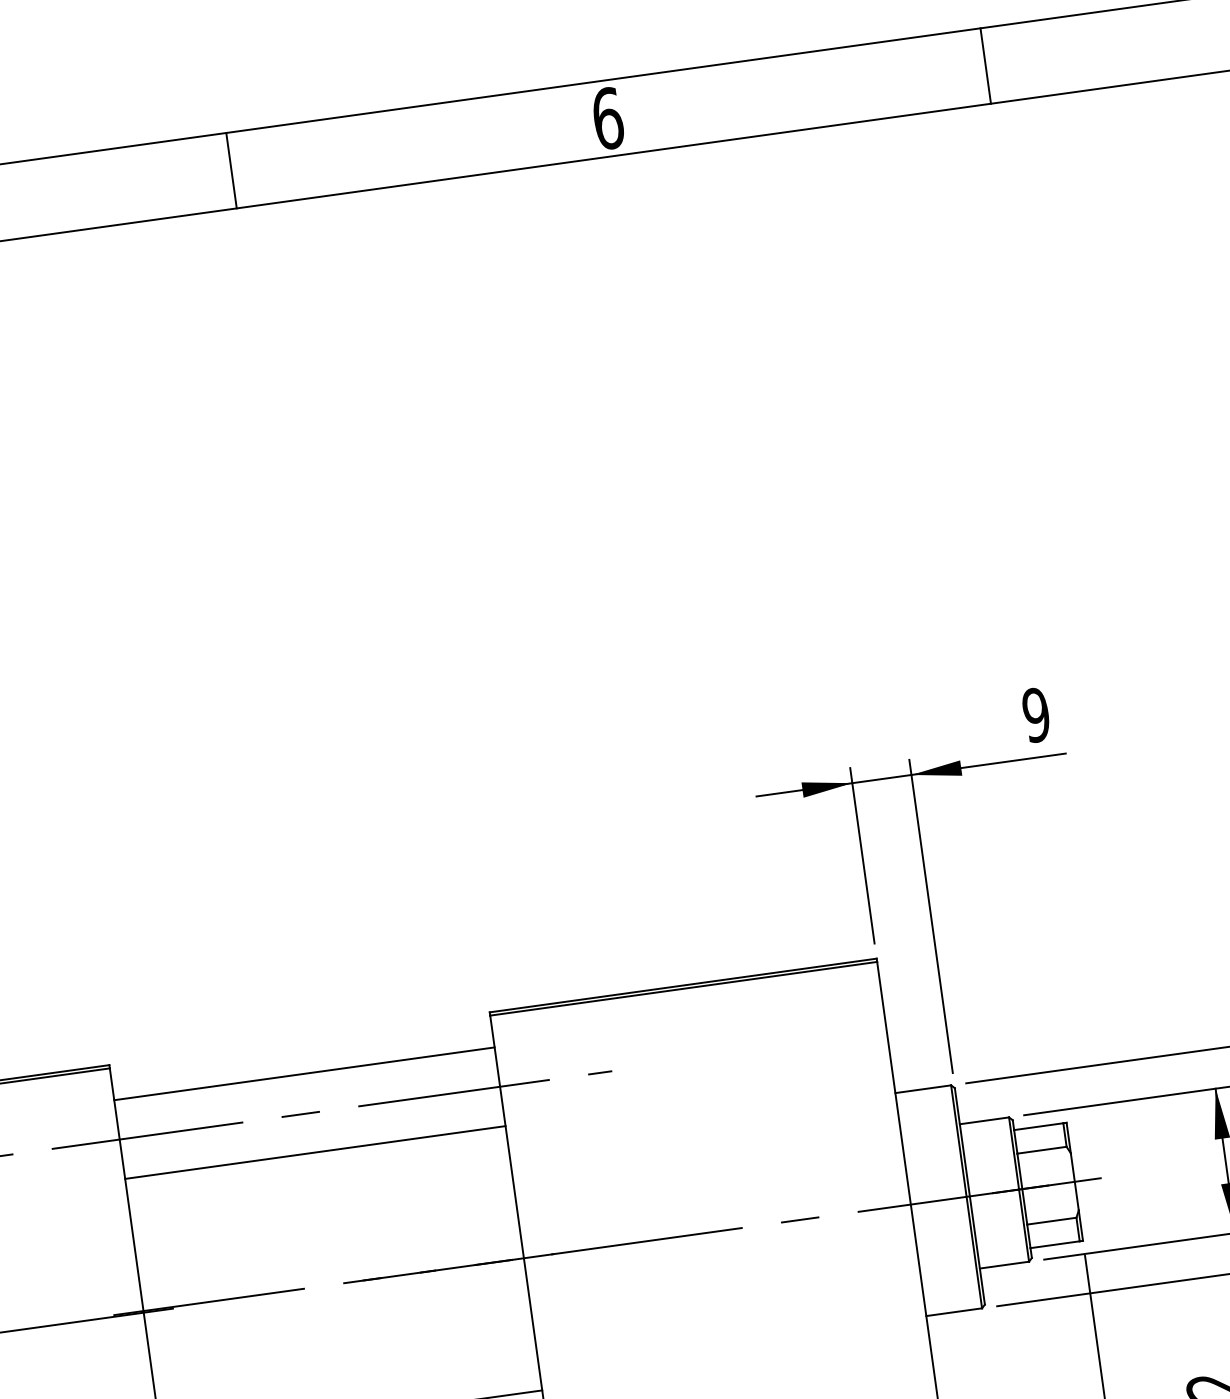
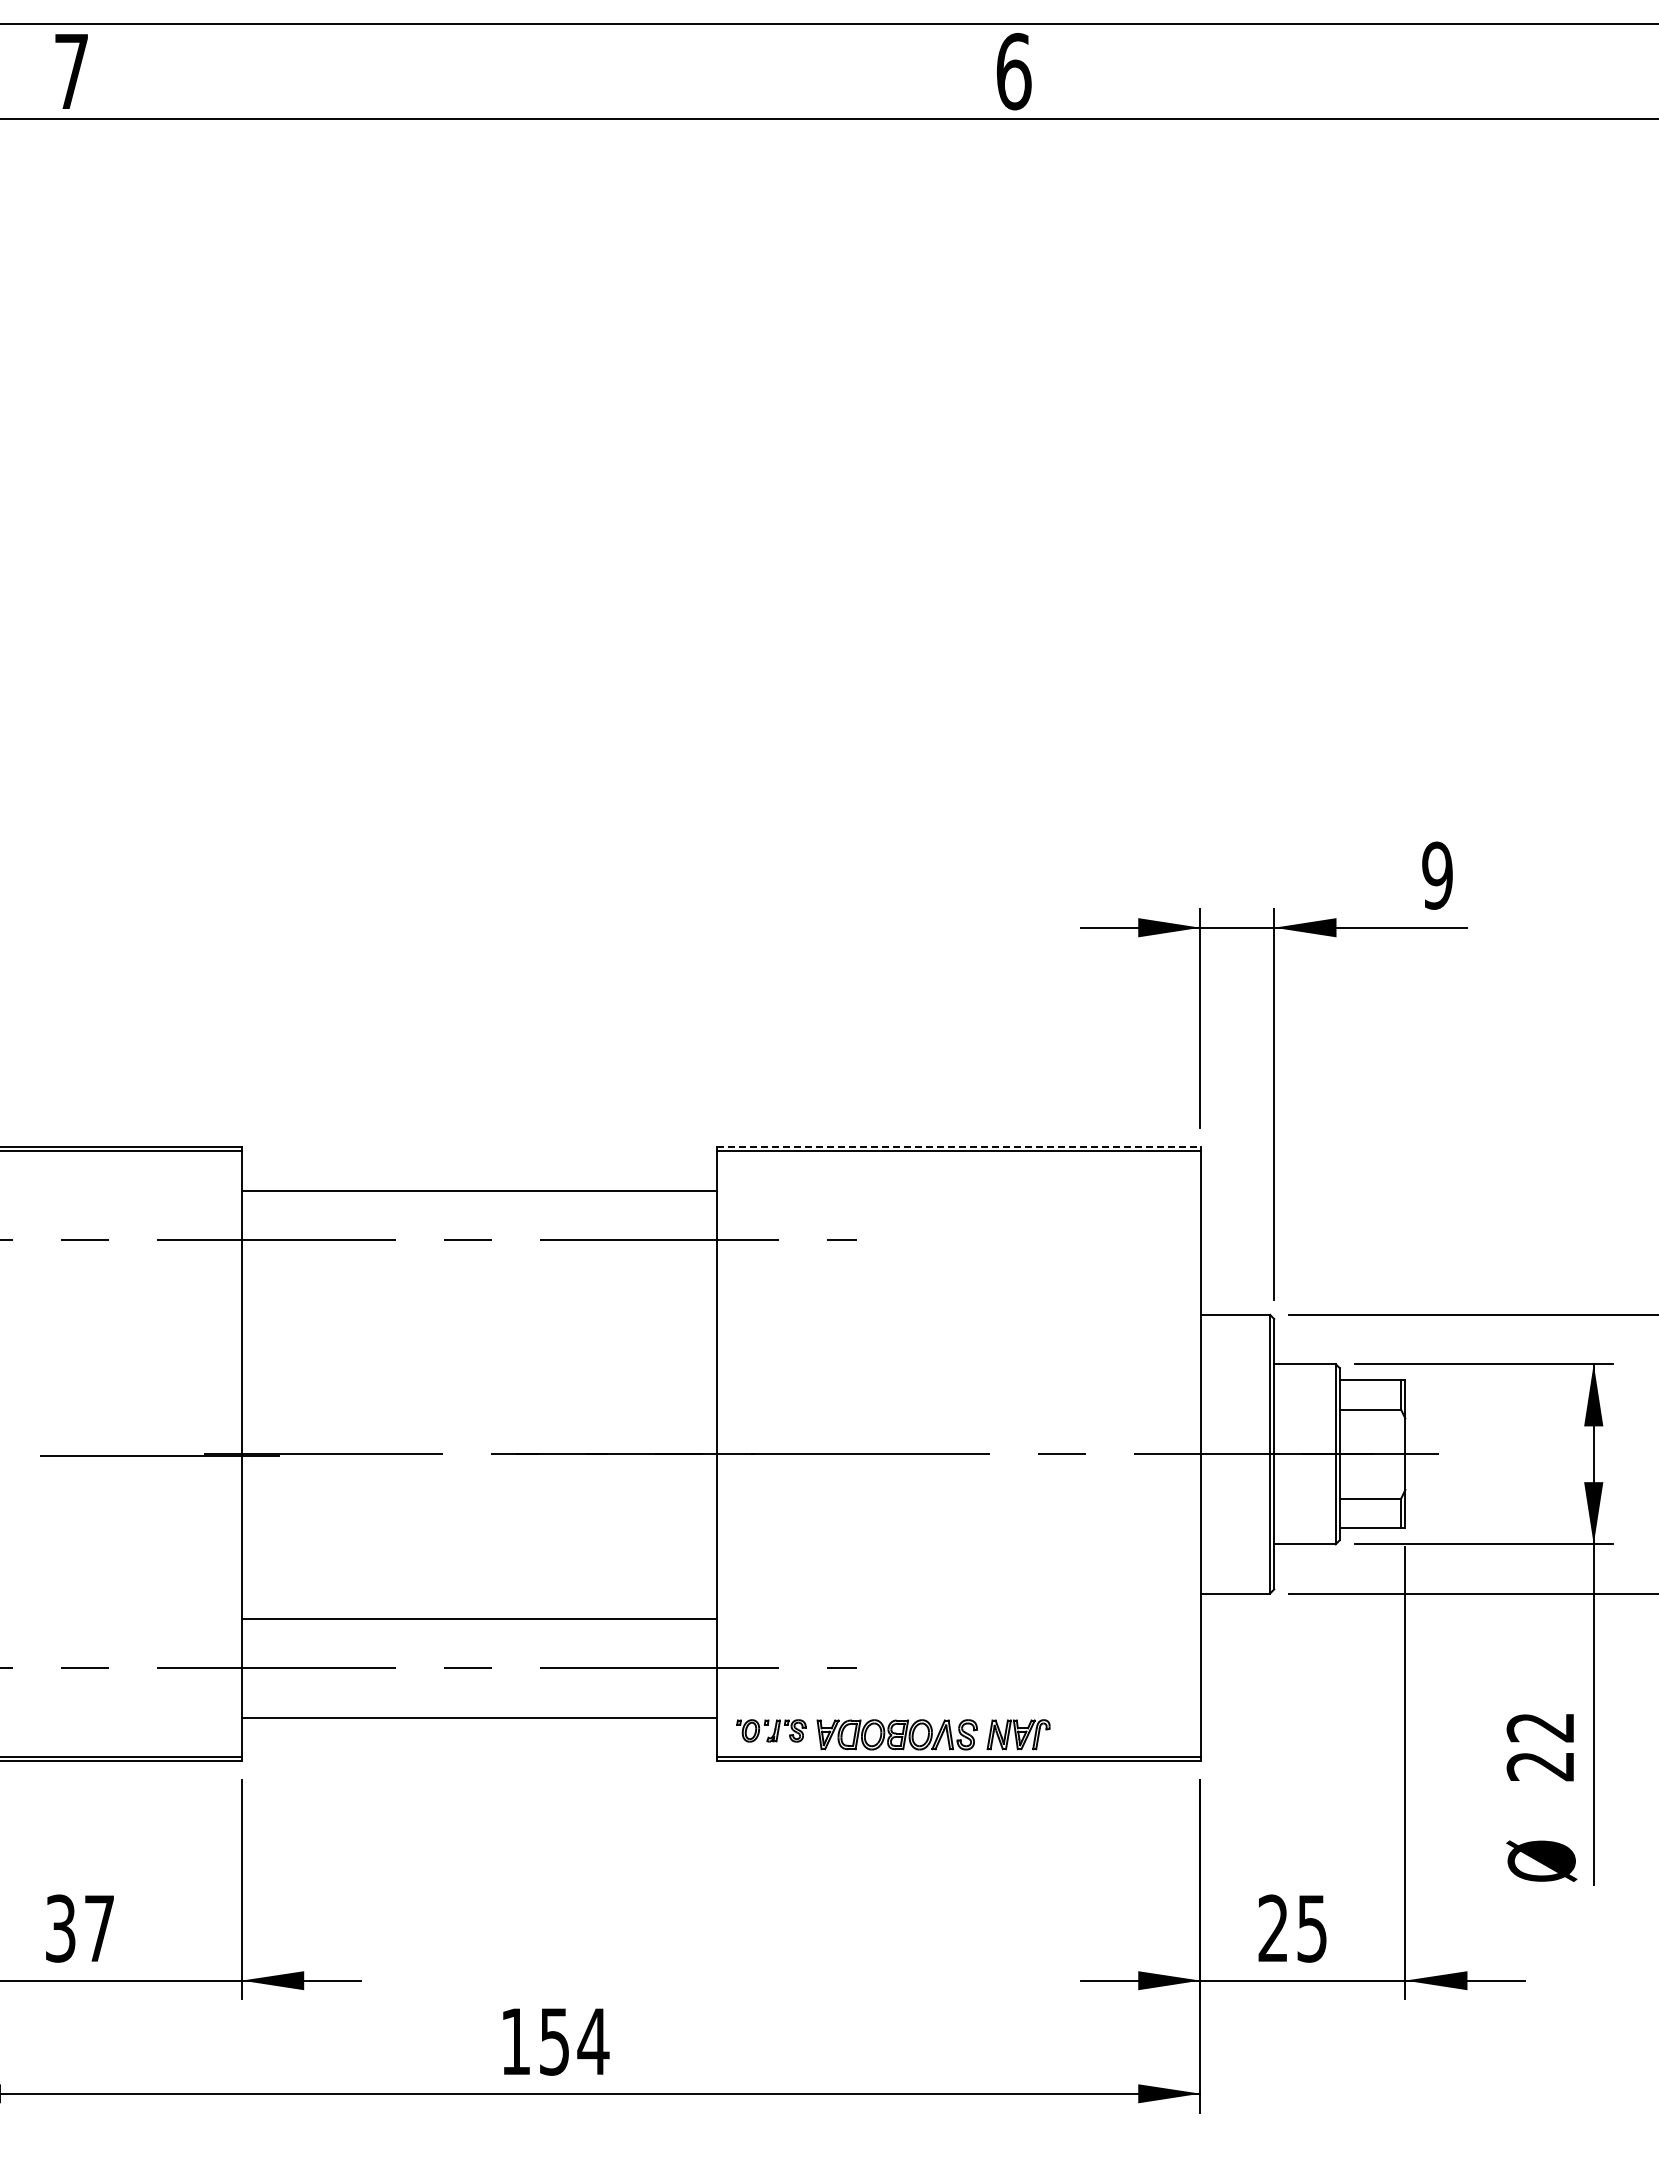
line: (985, 66) -> (1485, 71), removed
line: (231, 170) -> (543, 71), removed
line: (682, 985) -> (958, 1146), solid -> dashed
line: (315, 1152) -> (479, 1289), removed

